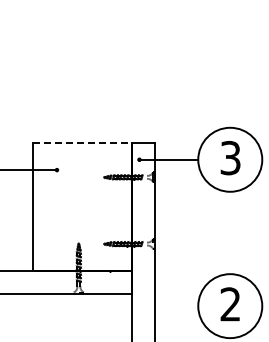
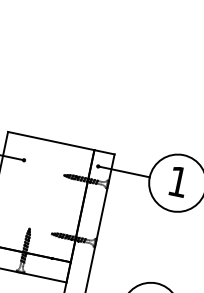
line: (82, 142) -> (51, 140), dashed -> solid
text: (230, 157) -> (178, 181), 3 -> 1

